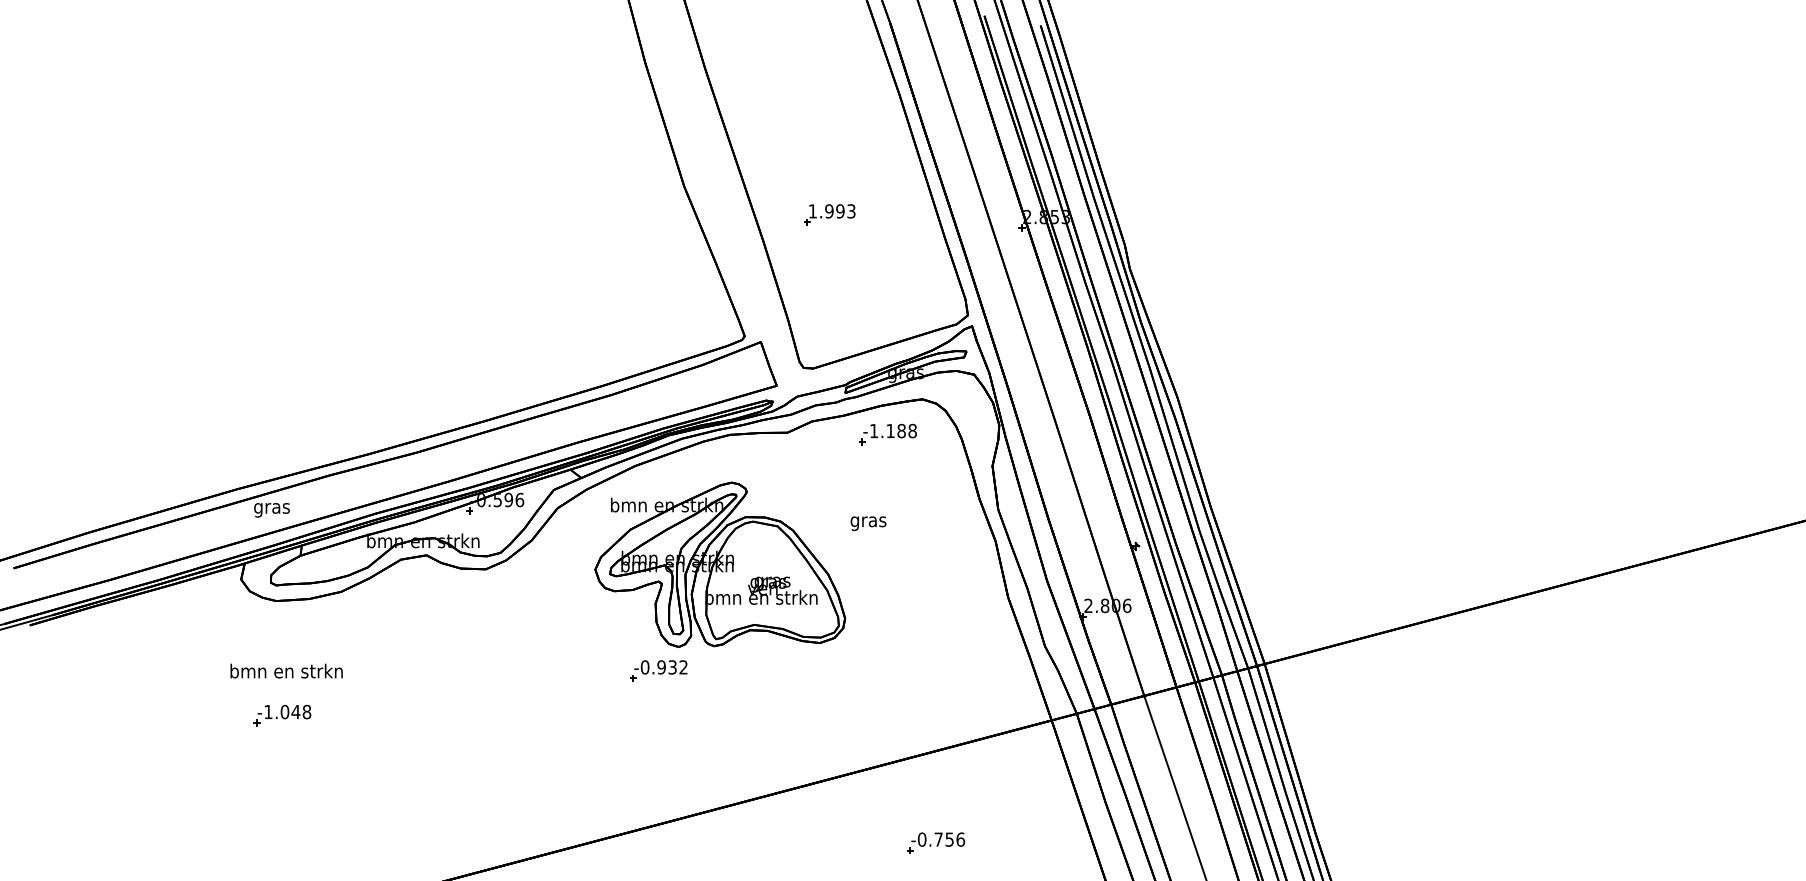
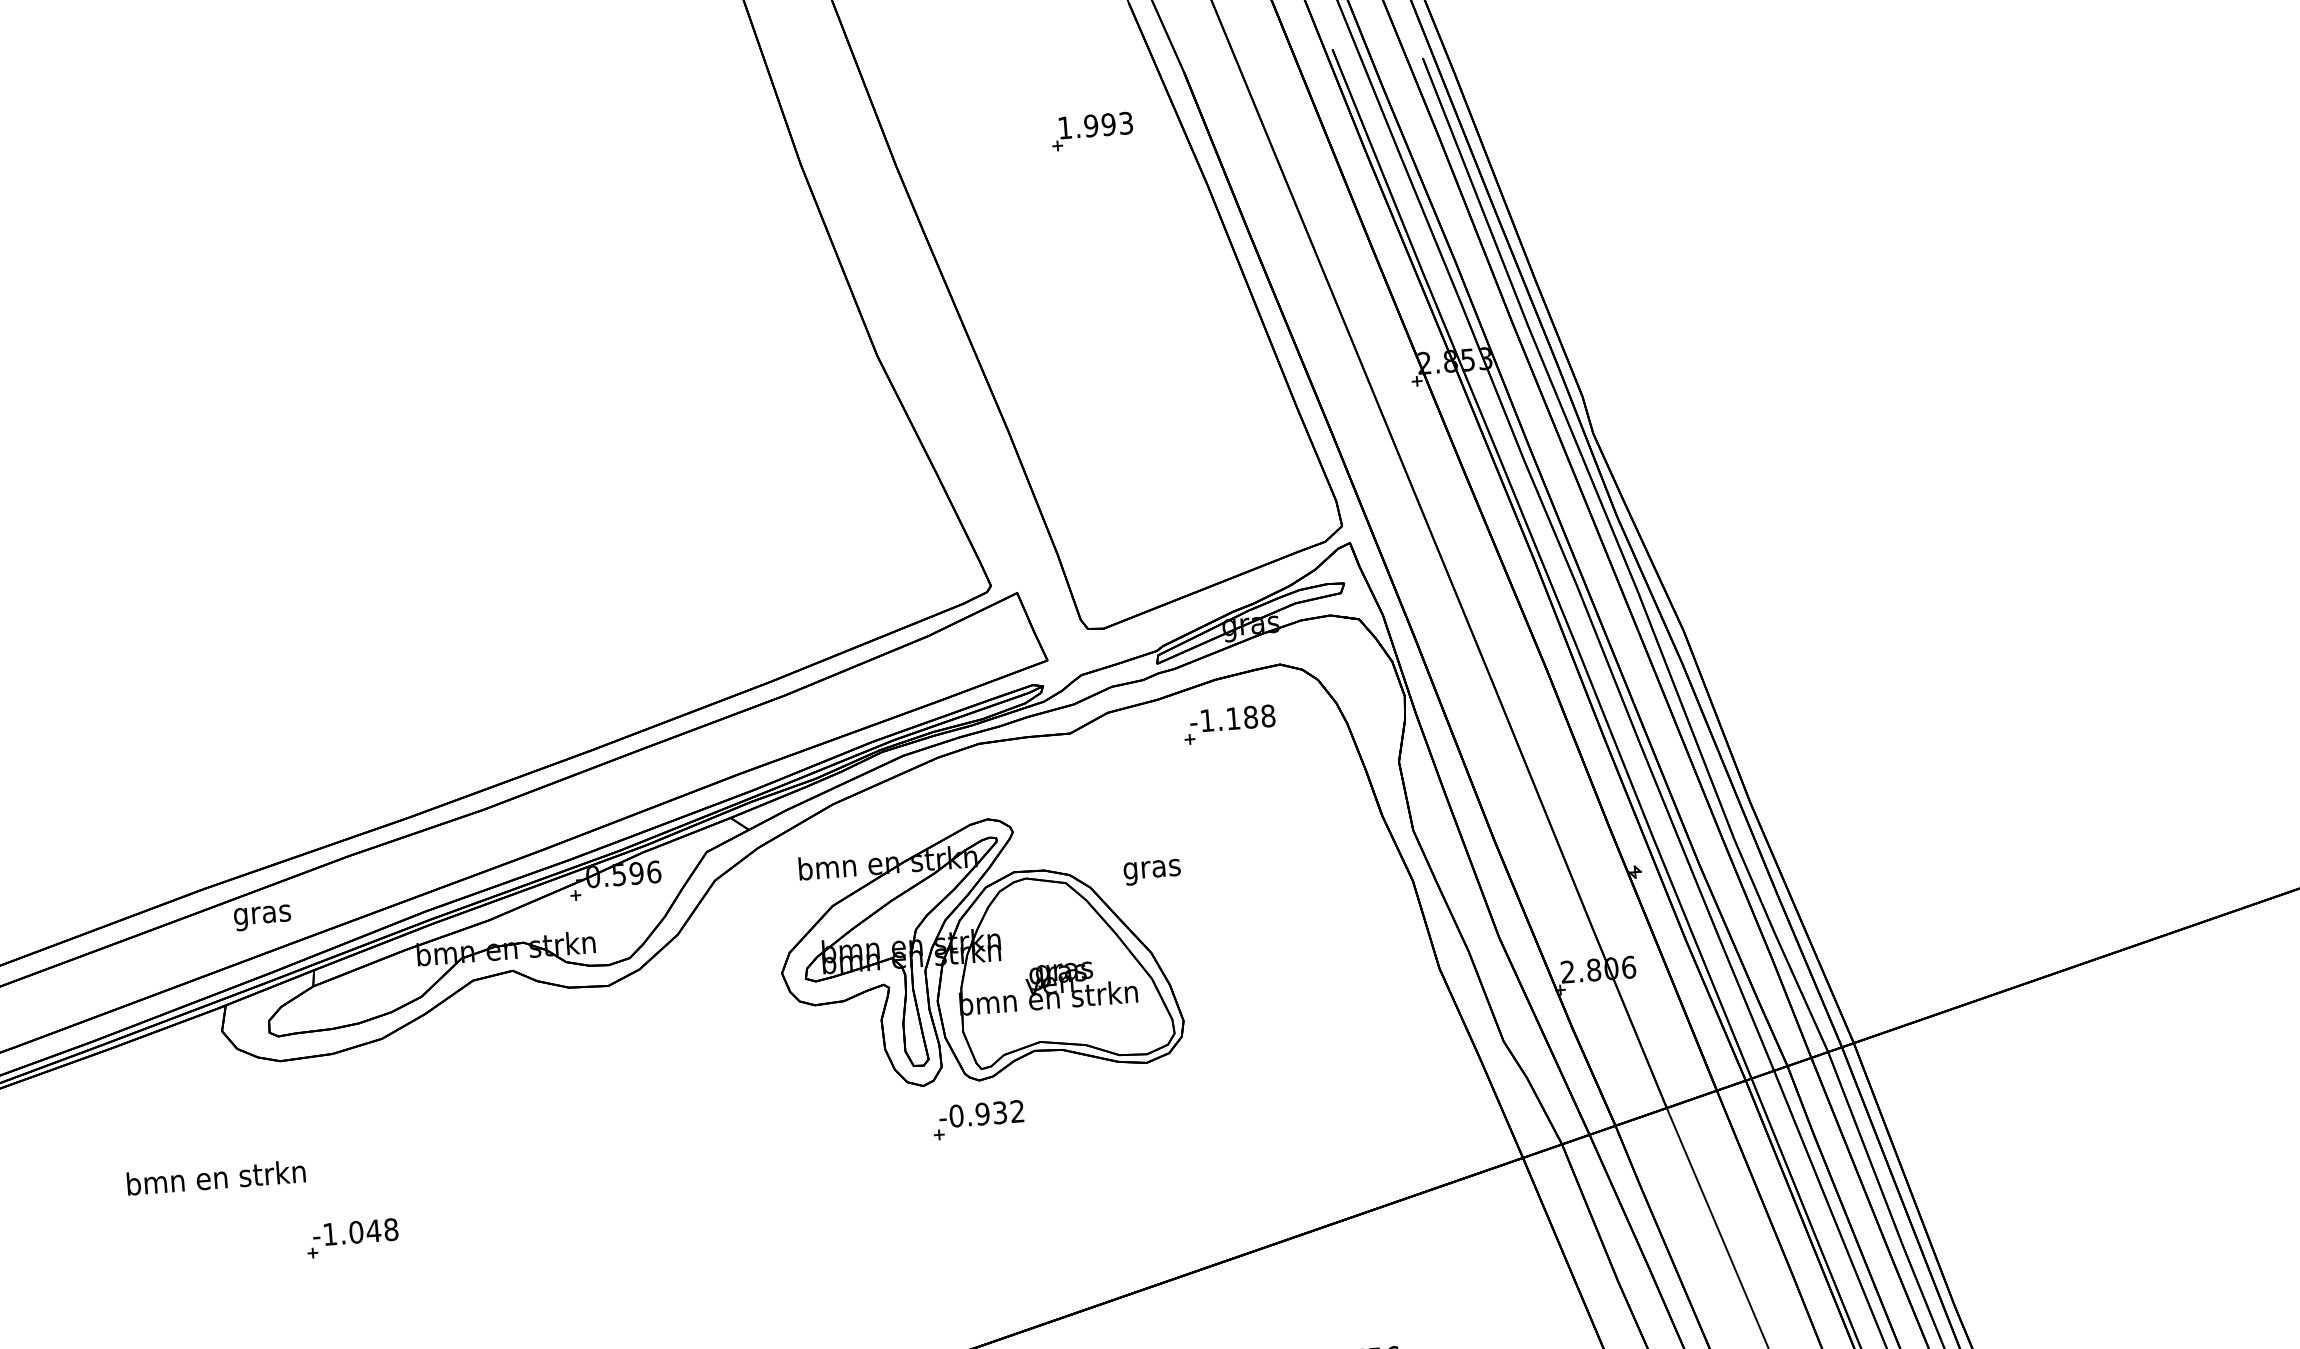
part: (829, 214) -> (1091, 130), moved
text: (868, 523) -> (1152, 872), moved
text: (286, 670) -> (215, 1176), moved
part: (658, 670) -> (978, 1119), moved
part: (282, 715) -> (352, 1238), moved

